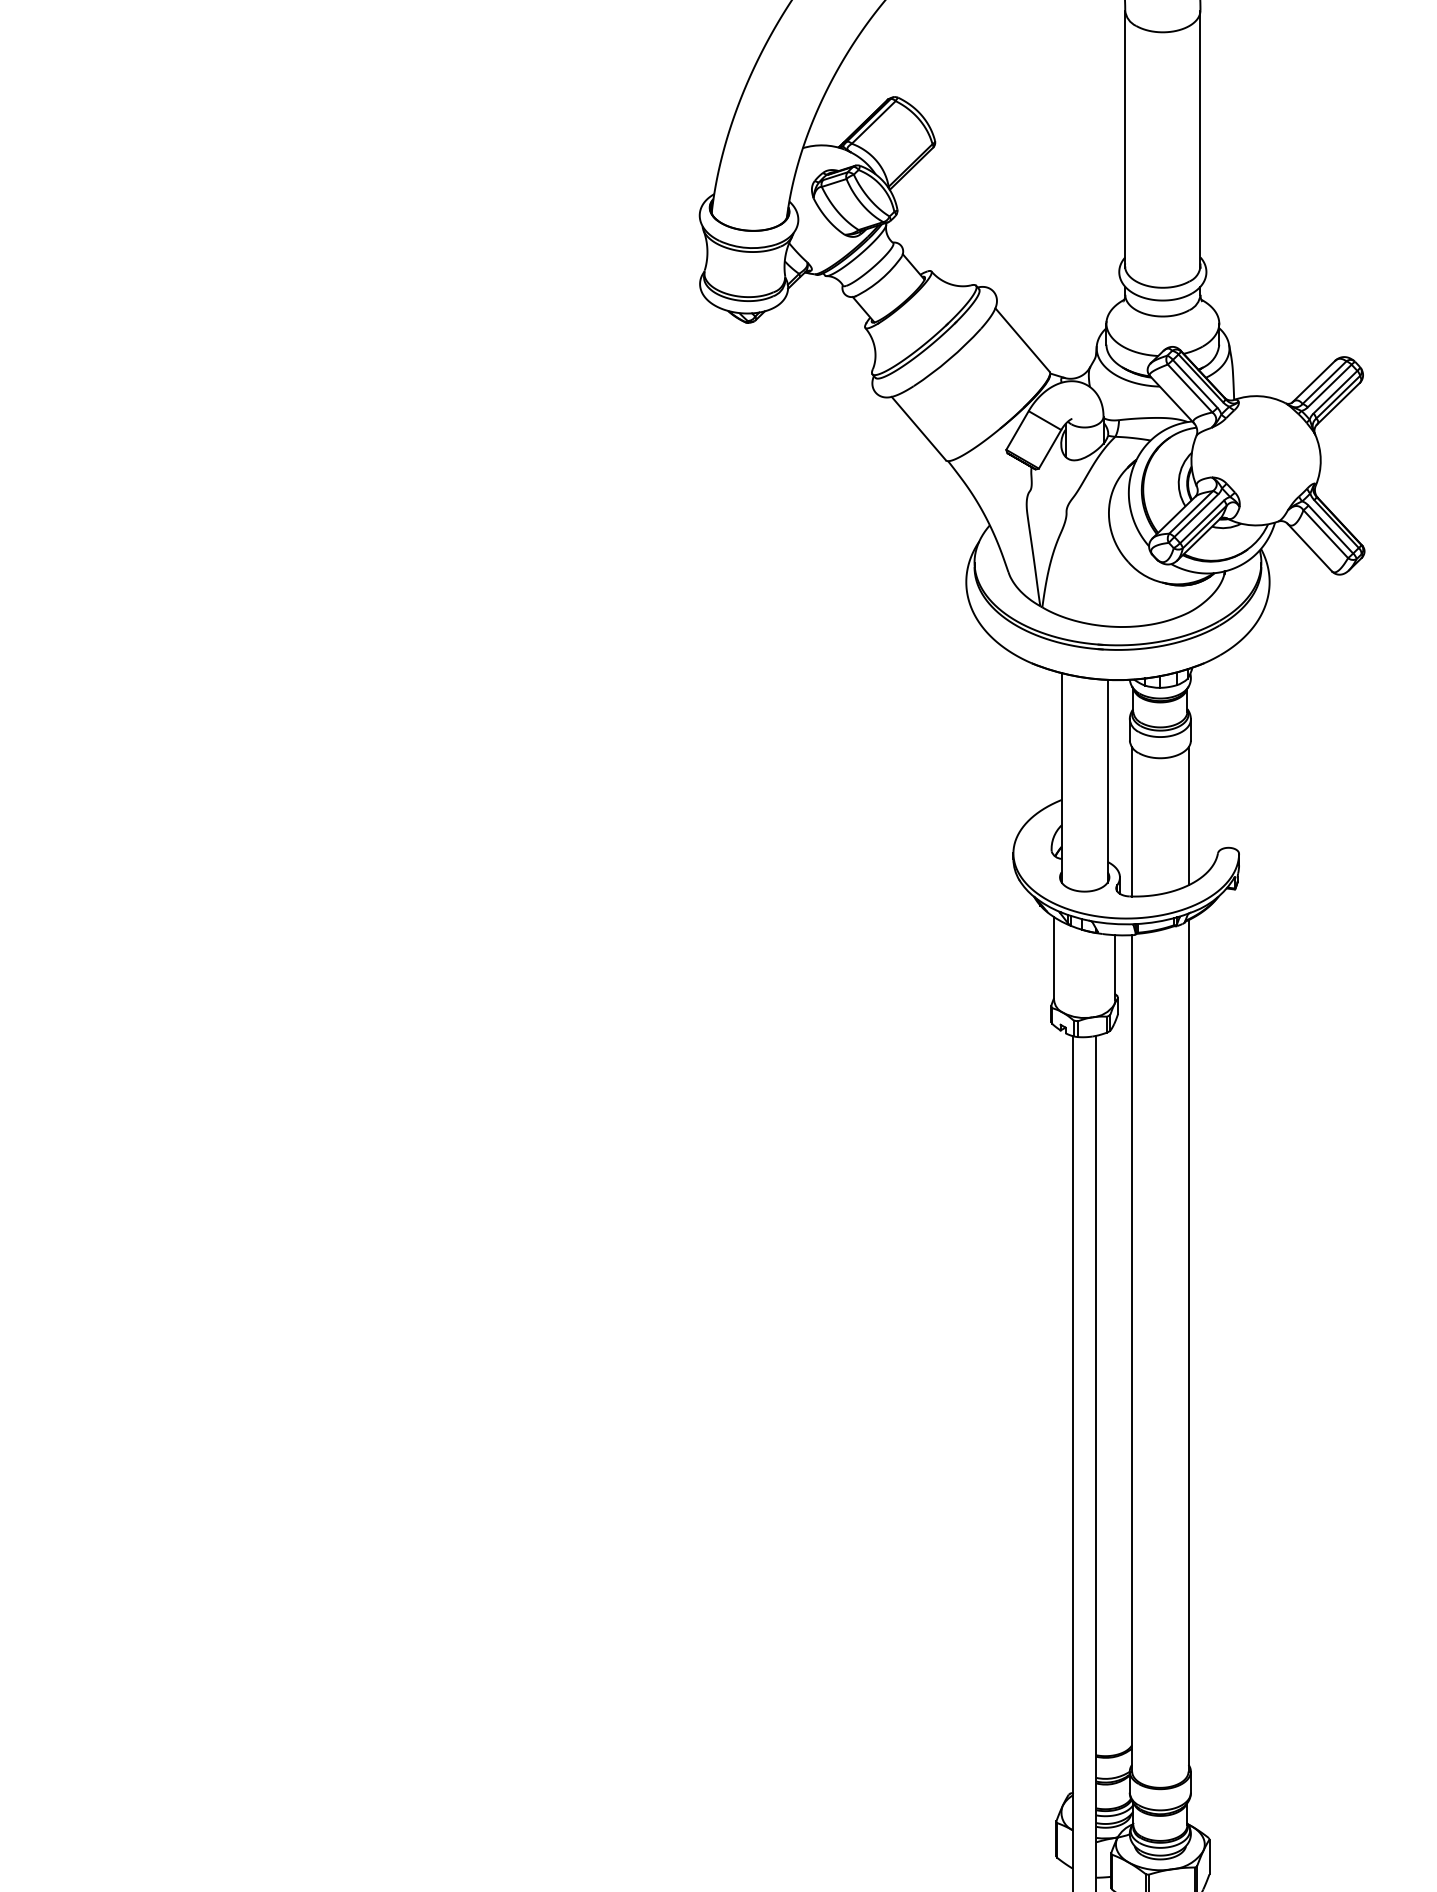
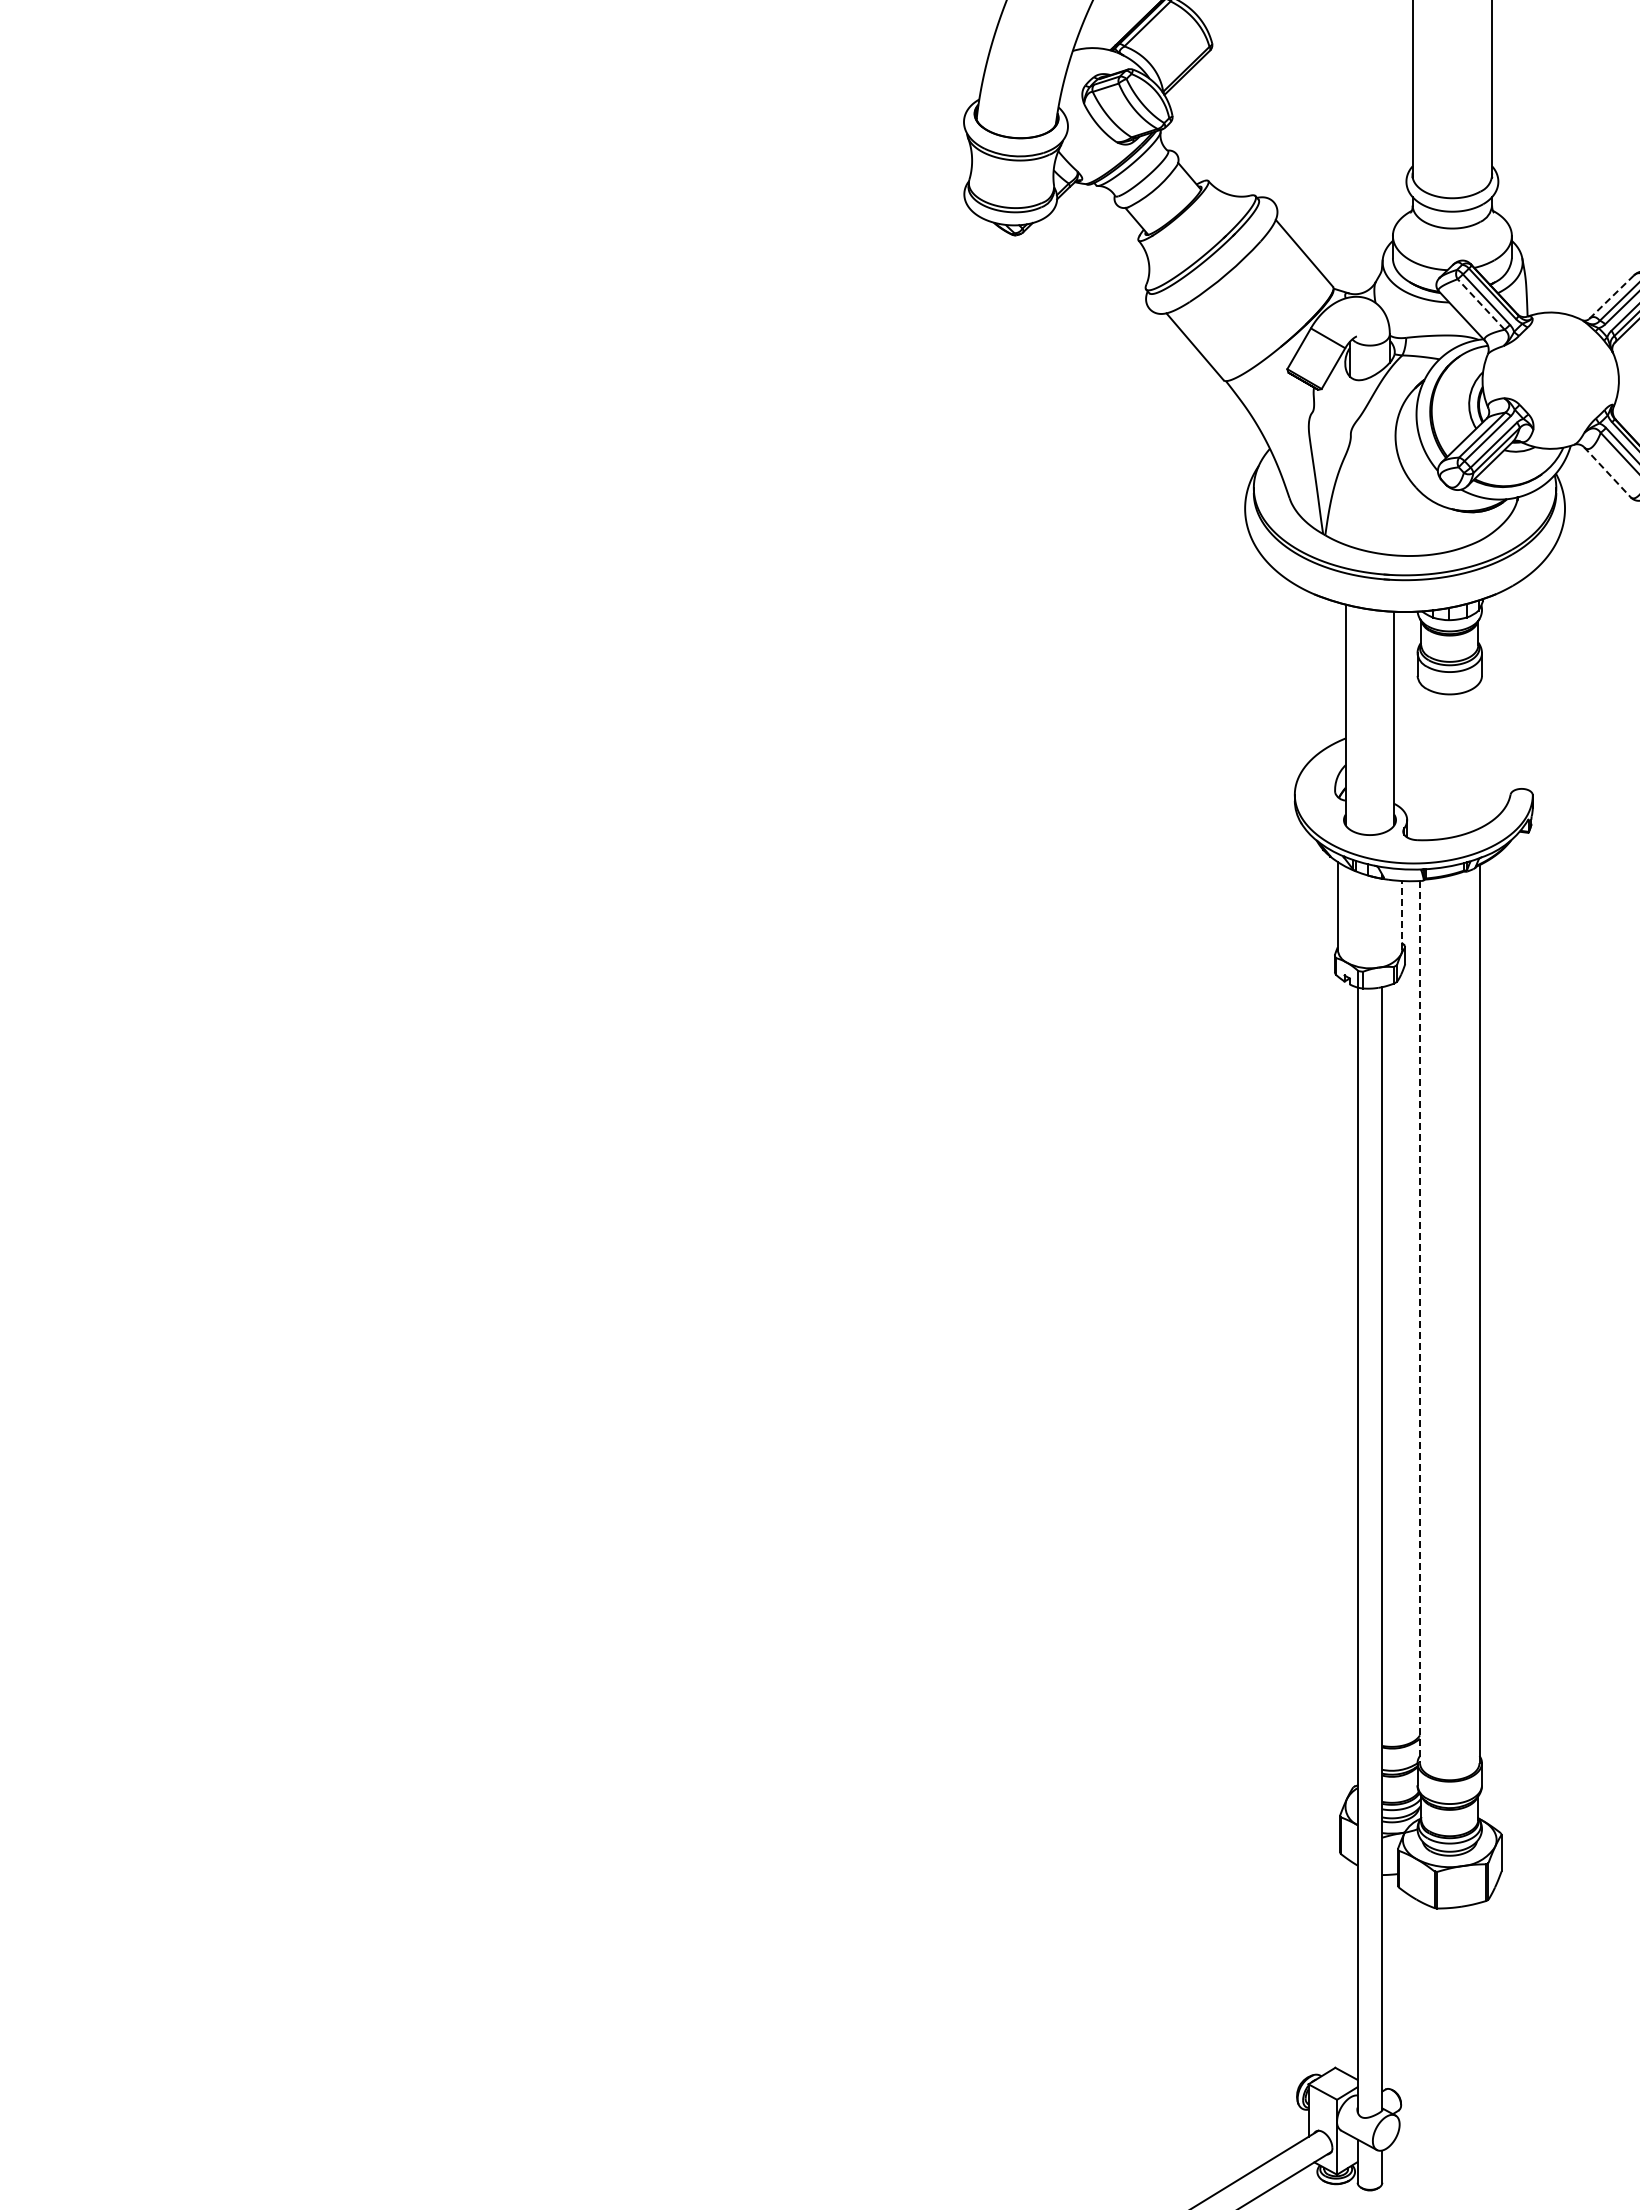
line: (1313, 381) -> (1611, 297), solid -> dashed
line: (1190, 388) -> (1481, 304), solid -> dashed
line: (1309, 547) -> (1607, 472), solid -> dashed
line: (1188, 816) -> (1479, 755), removed
line: (1132, 821) -> (1420, 761), removed
line: (1115, 966) -> (1402, 914), solid -> dashed
line: (1132, 1353) -> (1420, 1322), solid -> dashed

